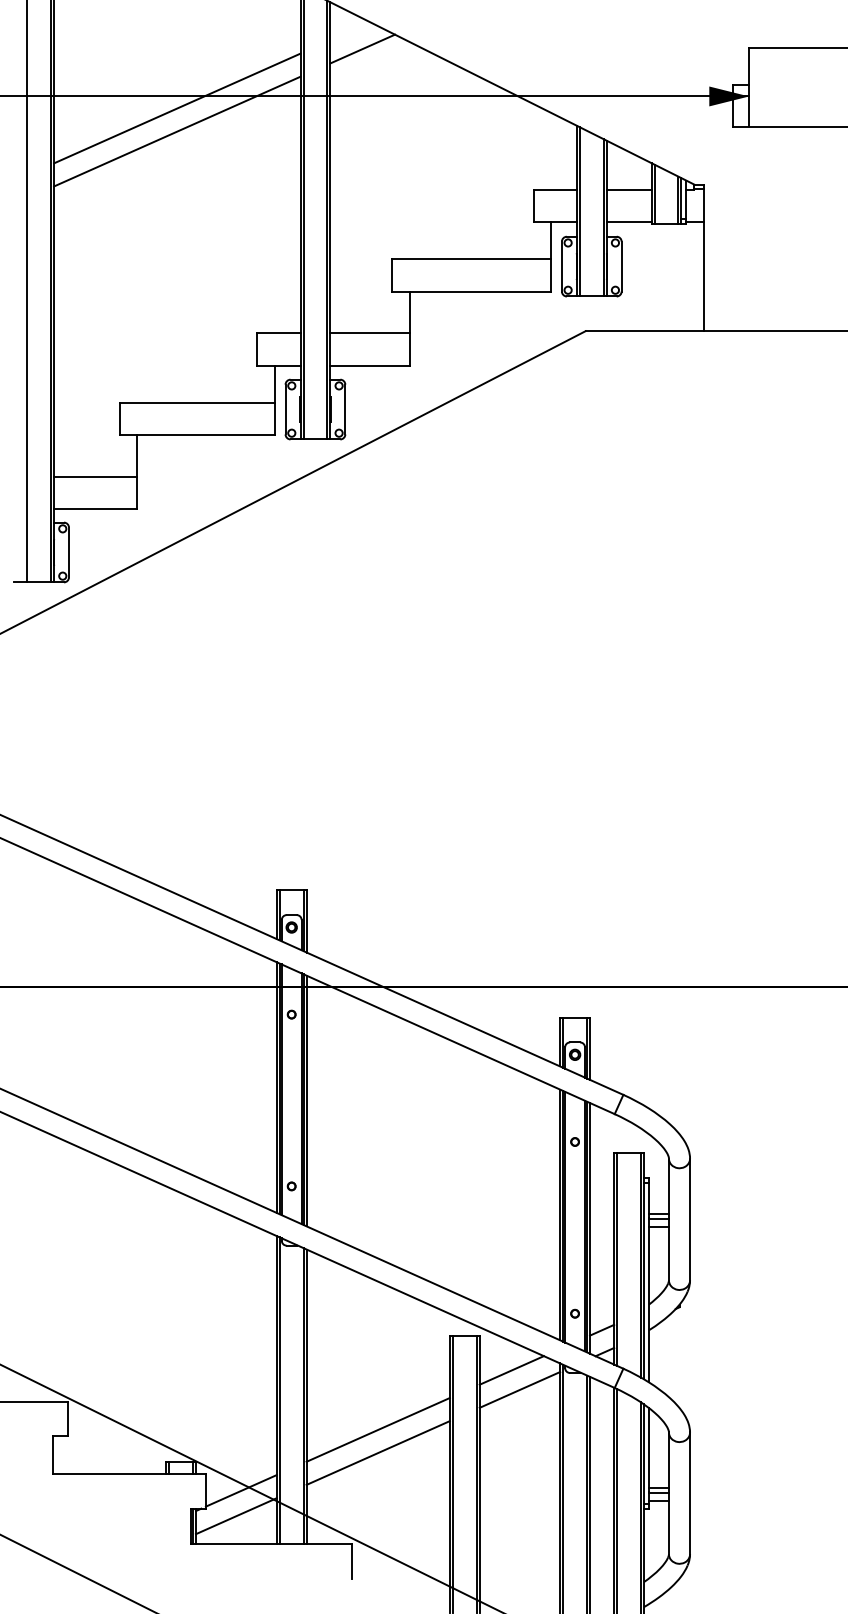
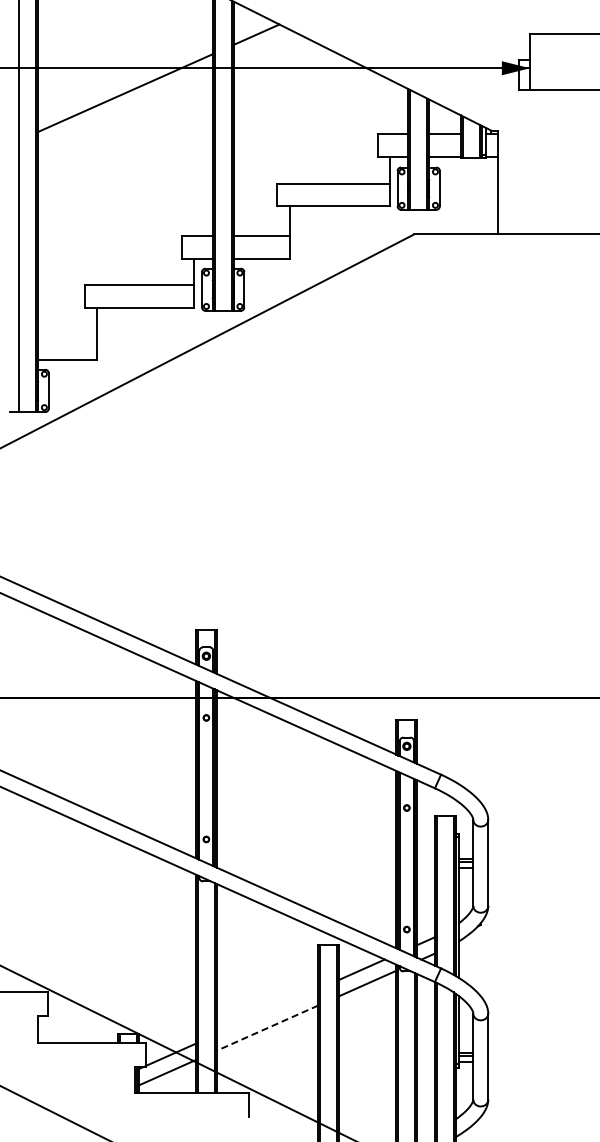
line: (177, 108) -> (125, 76), removed
line: (95, 476) -> (67, 337), removed
line: (378, 1429) -> (267, 1011), removed
line: (378, 1453) -> (267, 1028), solid -> dashed

